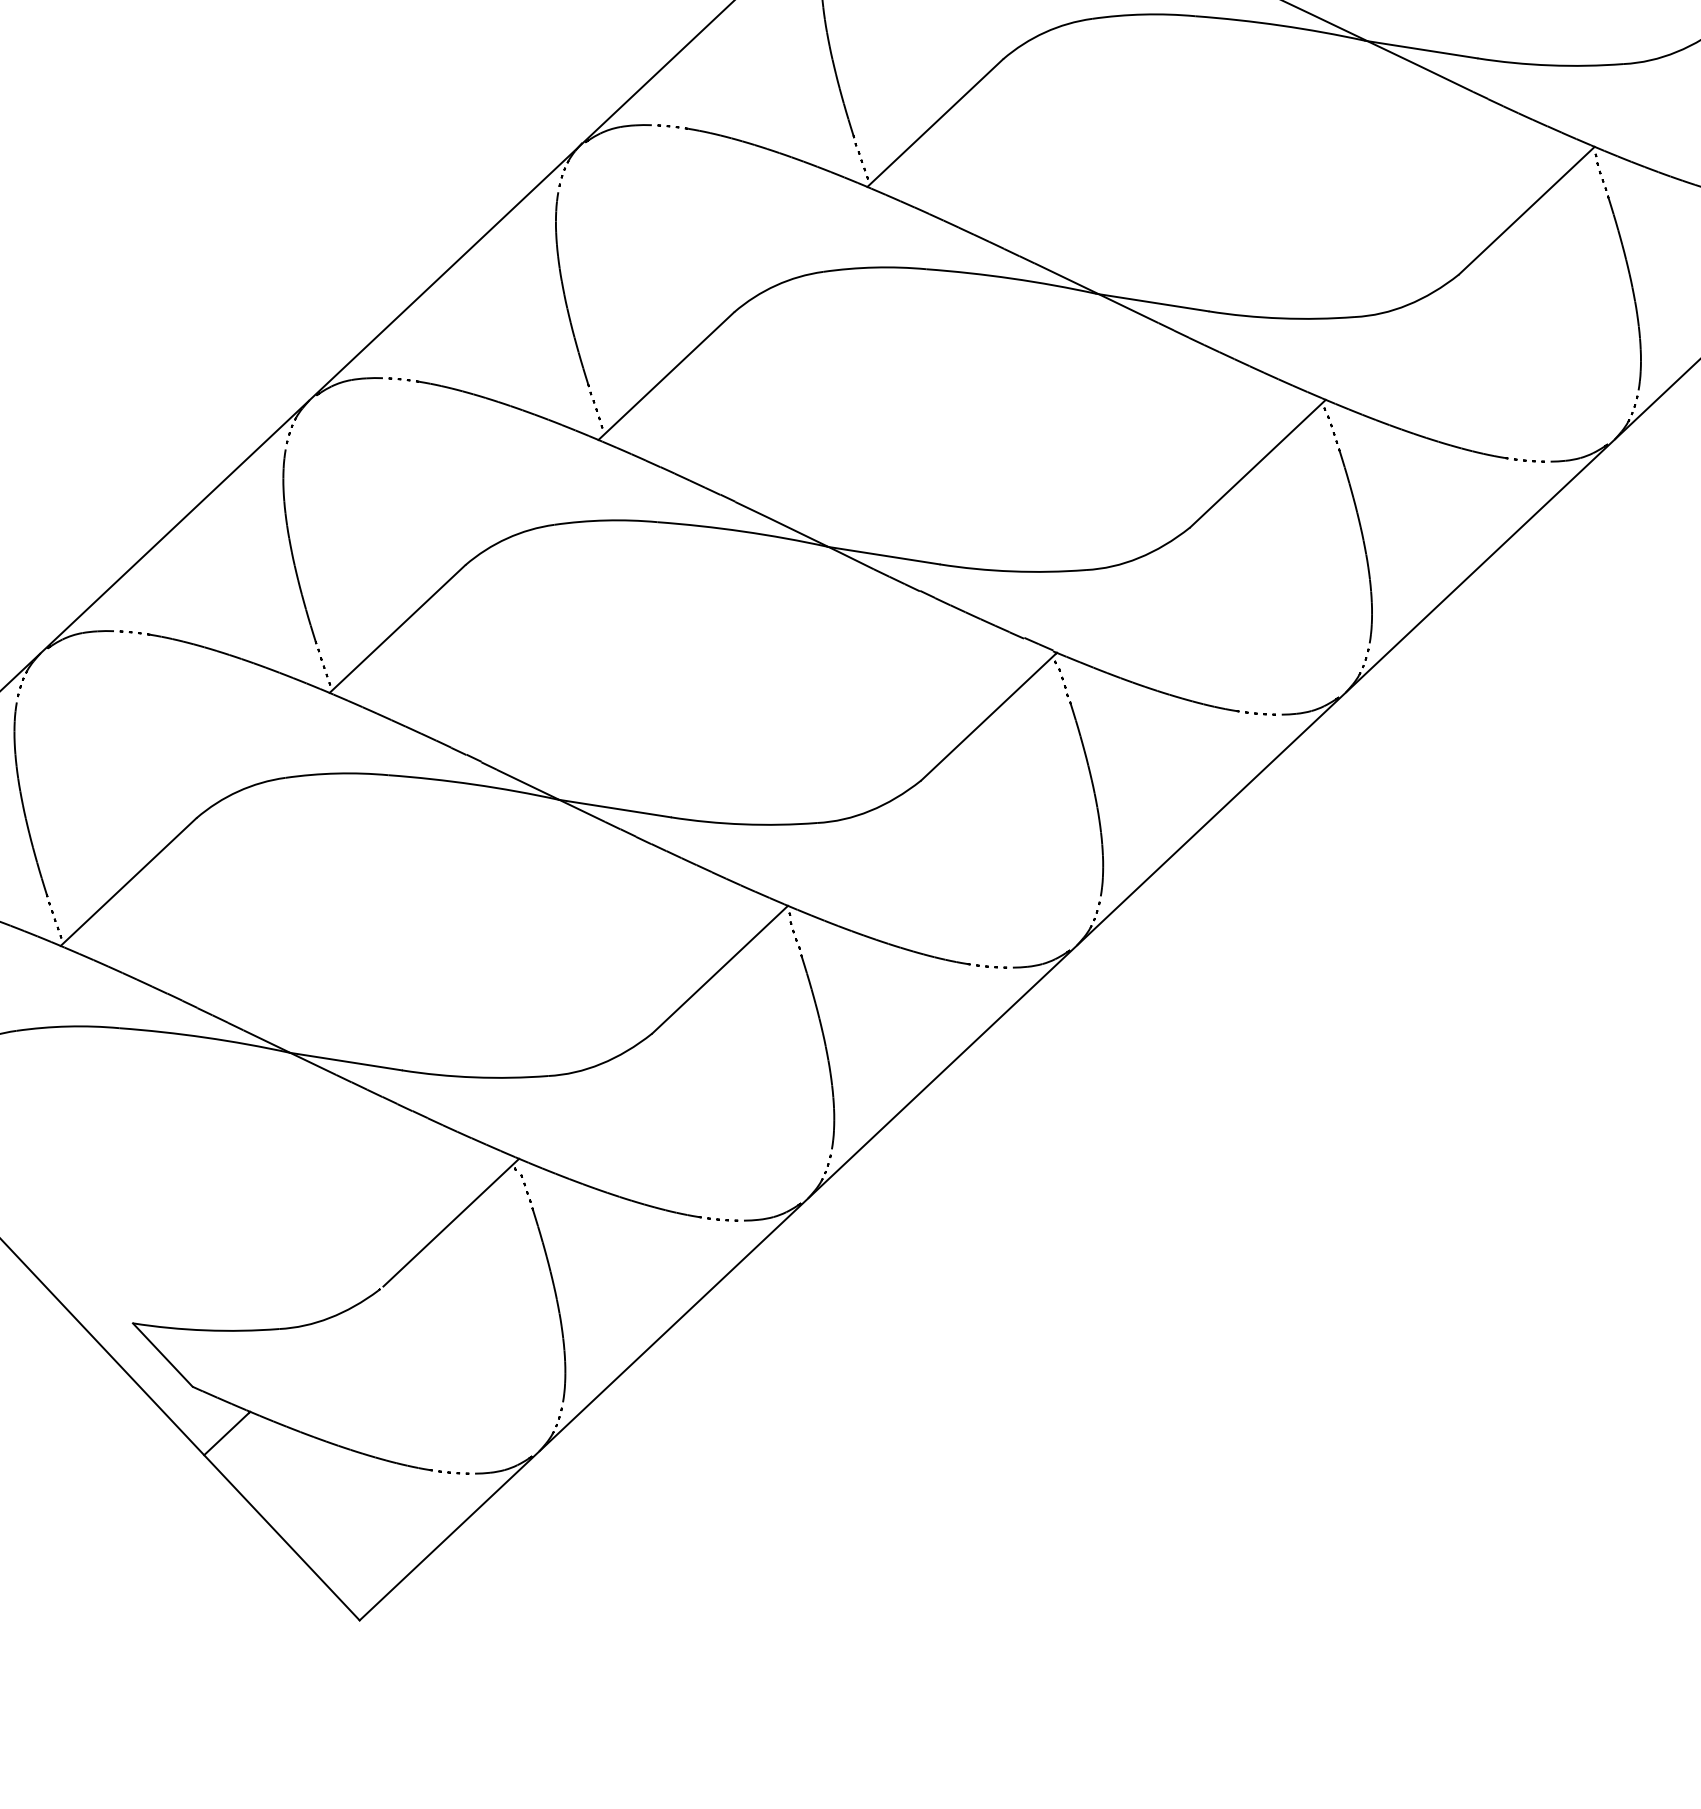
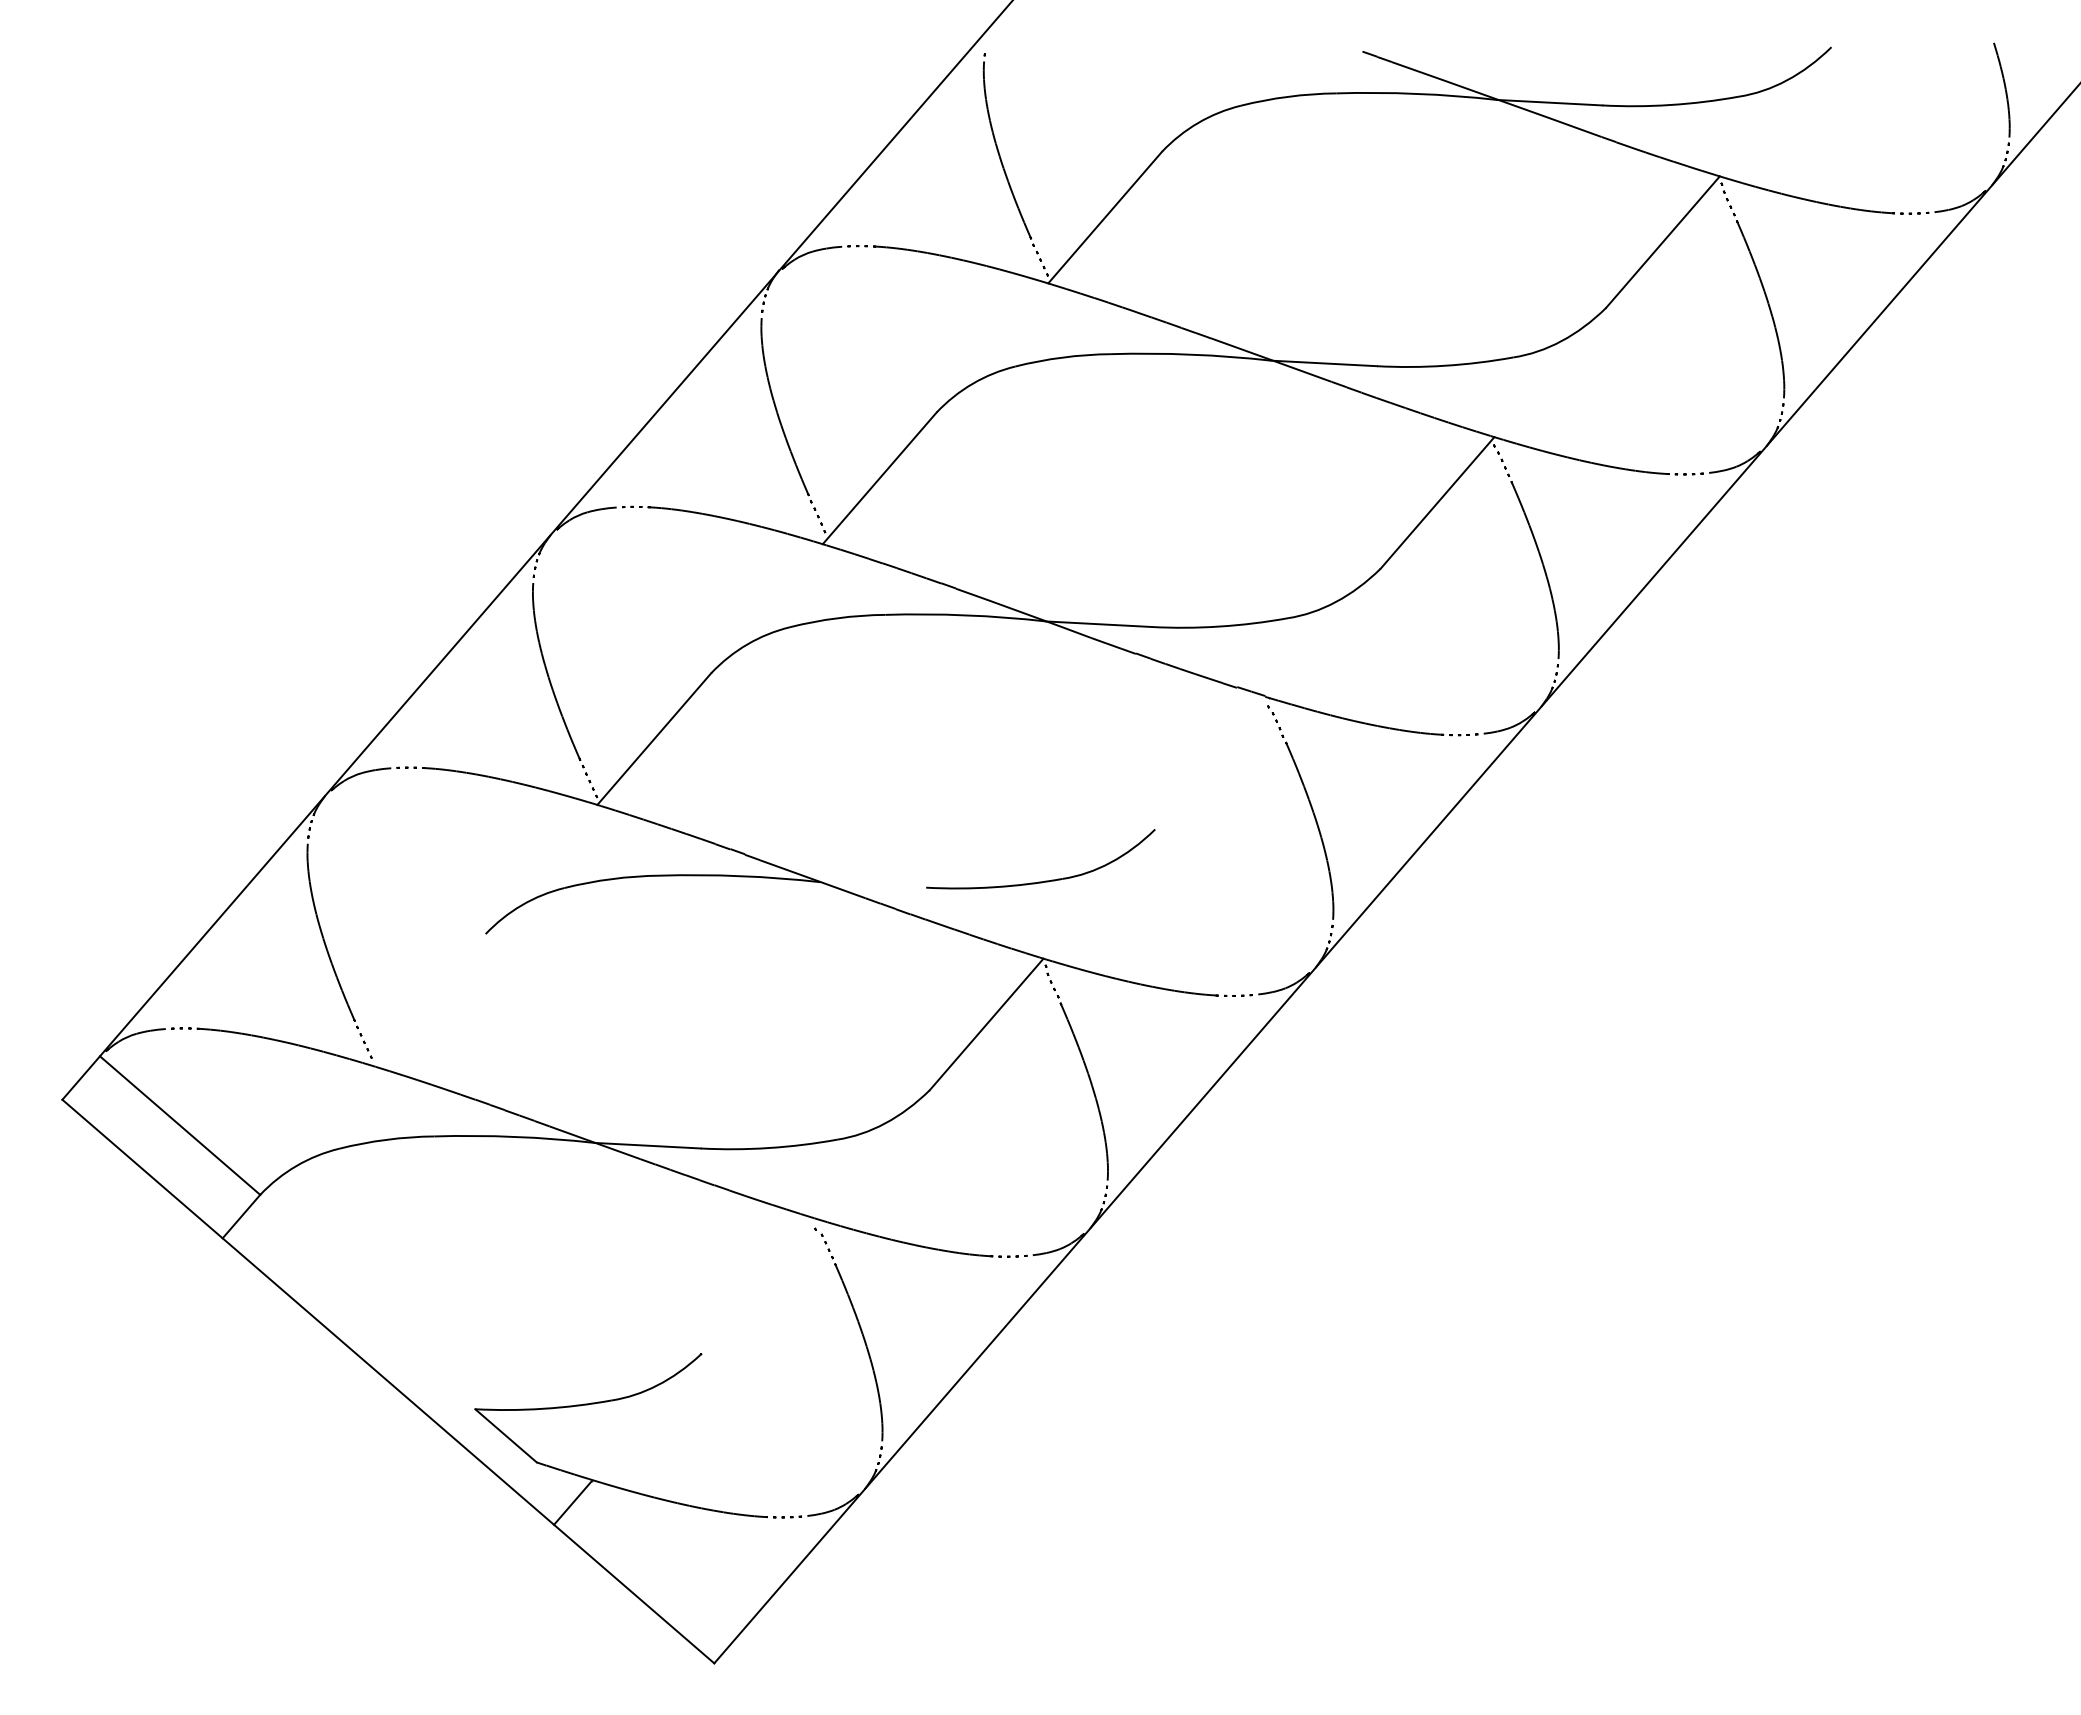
line: (989, 716) -> (1212, 763), removed
line: (615, 808) -> (873, 884), removed
line: (128, 881) -> (428, 999), removed
line: (451, 1221) -> (761, 1284), removed

